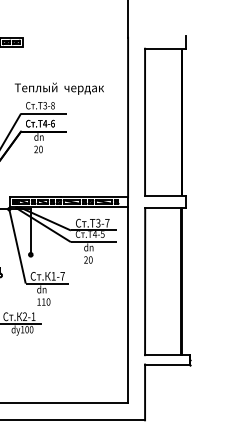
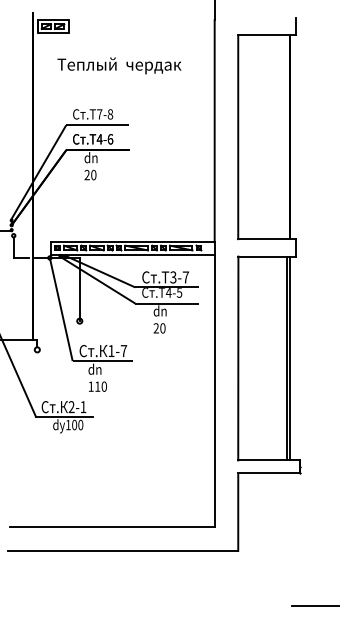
text: (59, 88) -> (119, 65), moved
text: (45, 105) -> (99, 114), 3-8 -> 7-8

